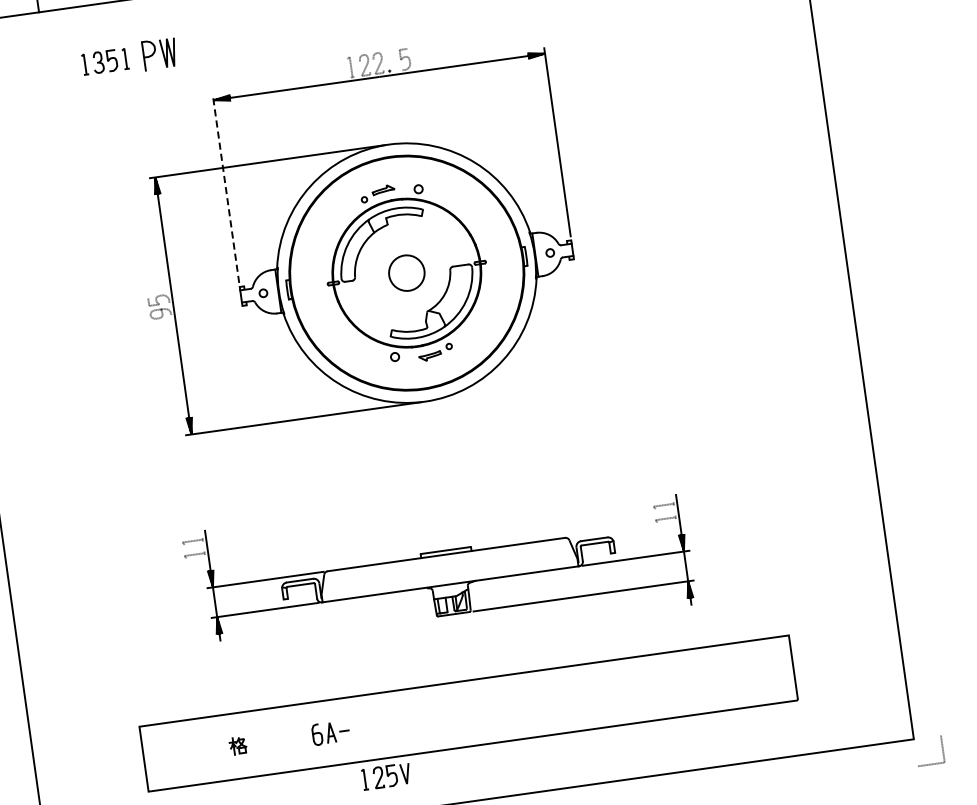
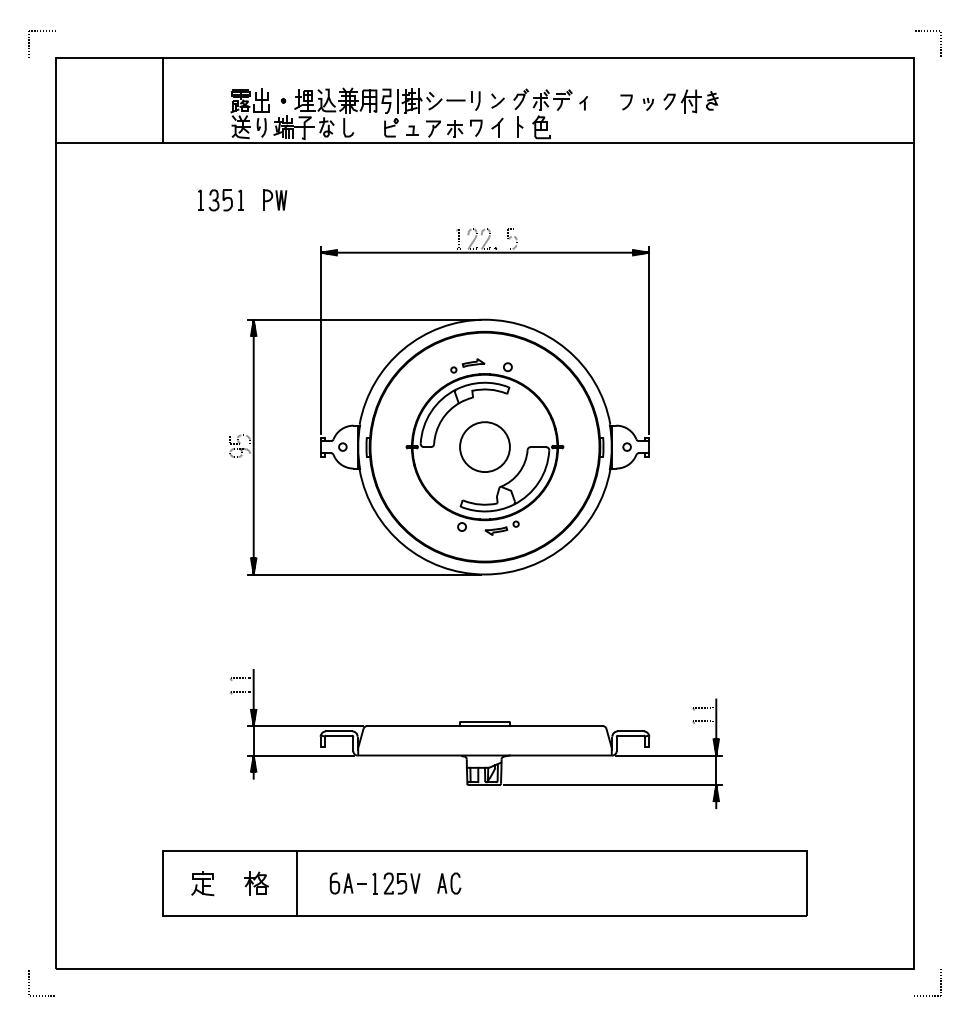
part: (160, 52) -> (275, 199), size x0.71
line: (225, 188) -> (320, 340), dashed -> solid
circle: (406, 273) -> (484, 447), size x1.43
part: (432, 718) -> (449, 883), added
line: (279, 740) -> (297, 883), added
part: (238, 745) -> (256, 883), size x1.43
part: (183, 753) -> (202, 883), added
part: (386, 776) -> (396, 883), moved

